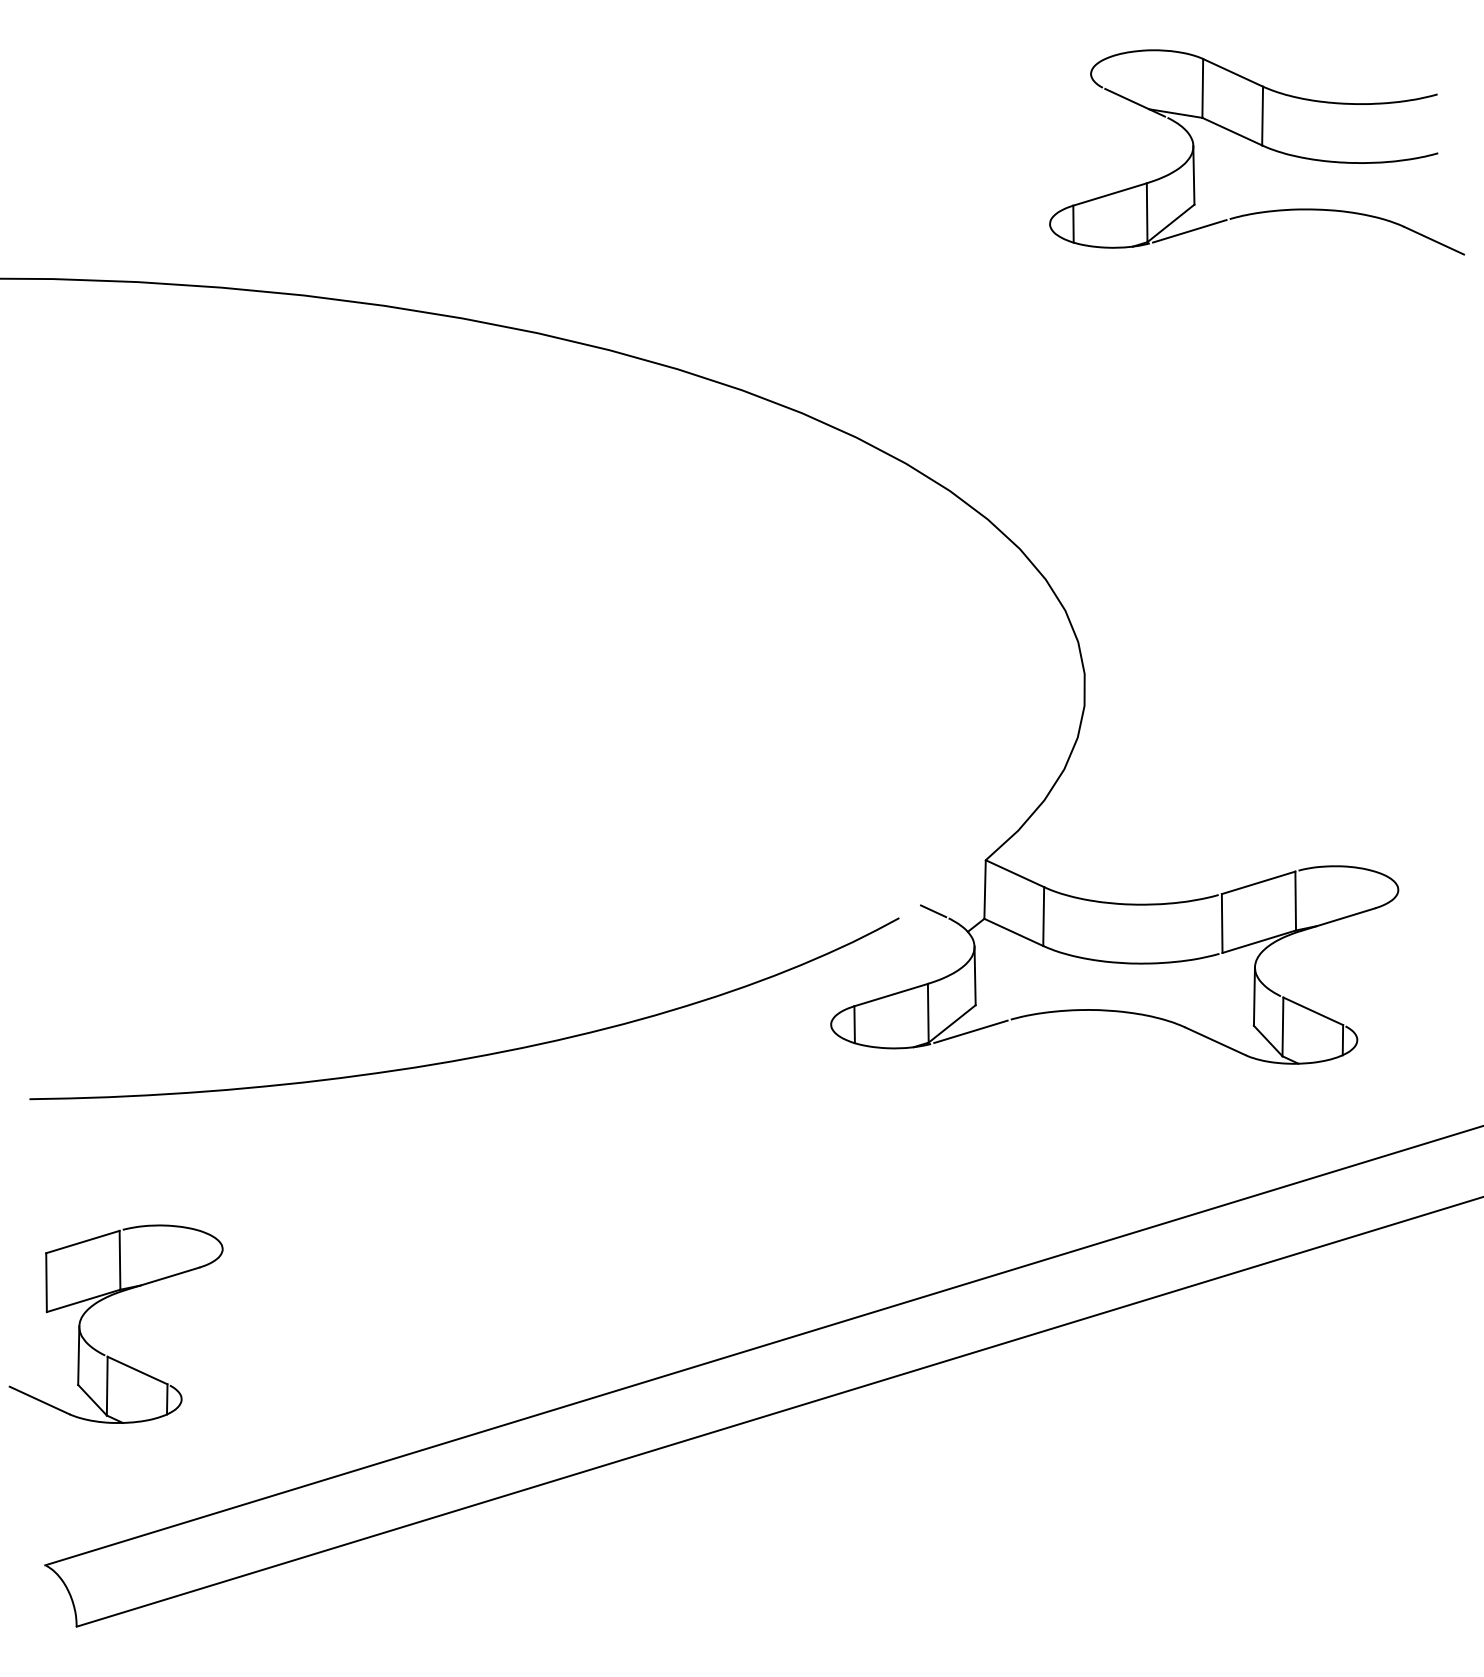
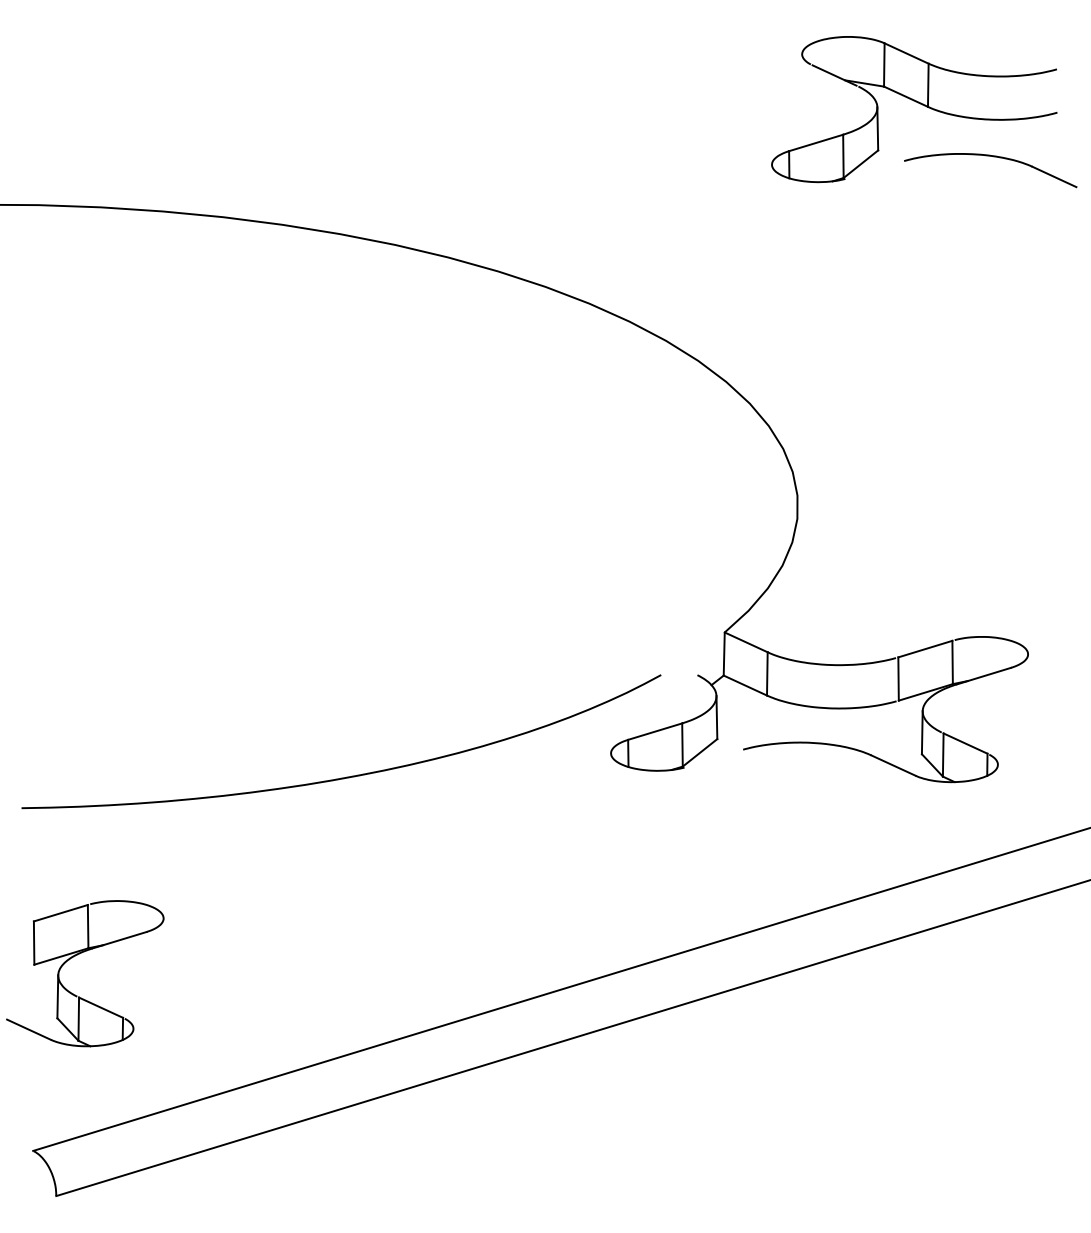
line: (1189, 231) -> (874, 170), removed
line: (933, 911) -> (686, 670), removed
line: (970, 1031) -> (713, 758), removed

